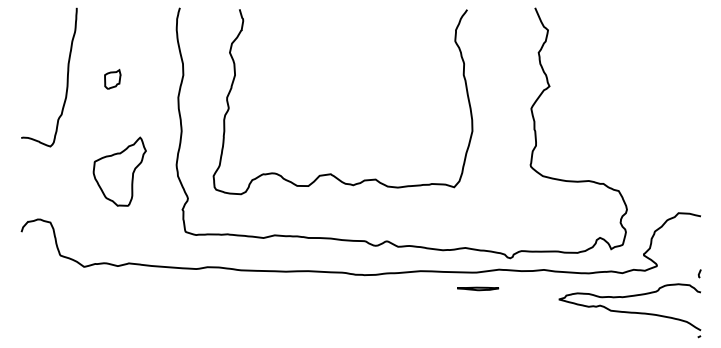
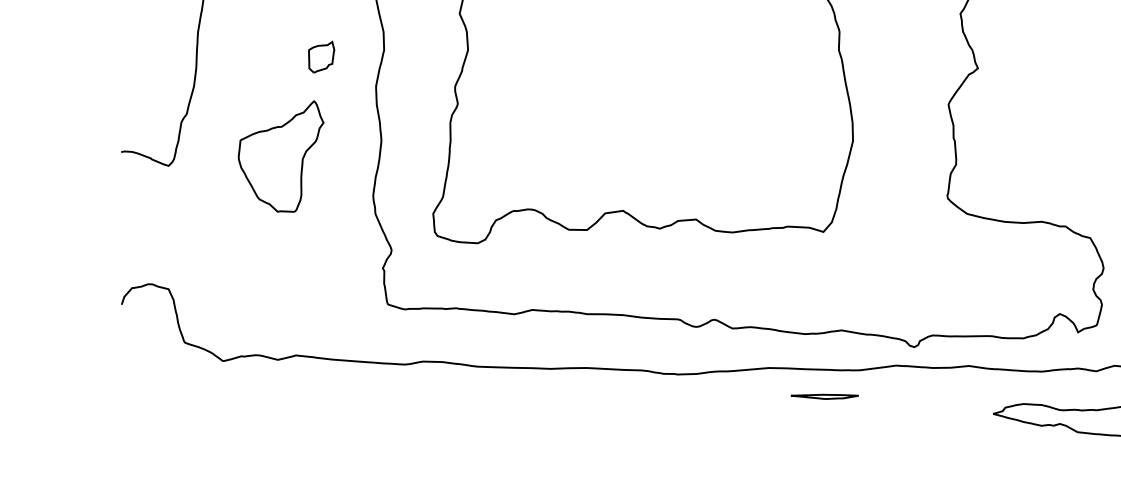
part: (112, 79) -> (321, 57), moved
part: (119, 171) -> (280, 156), moved
part: (478, 288) -> (825, 396), moved

